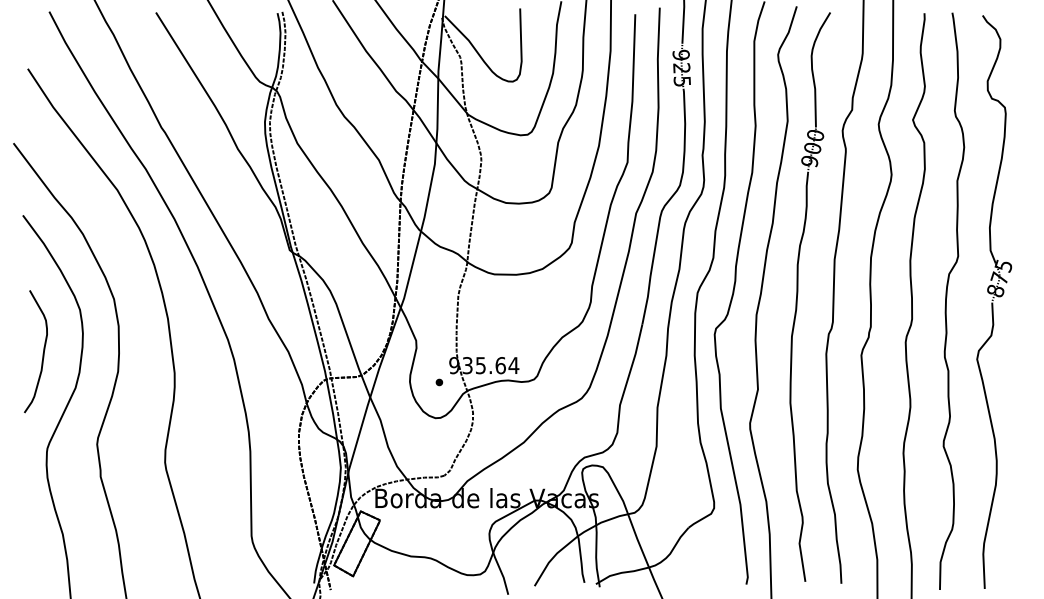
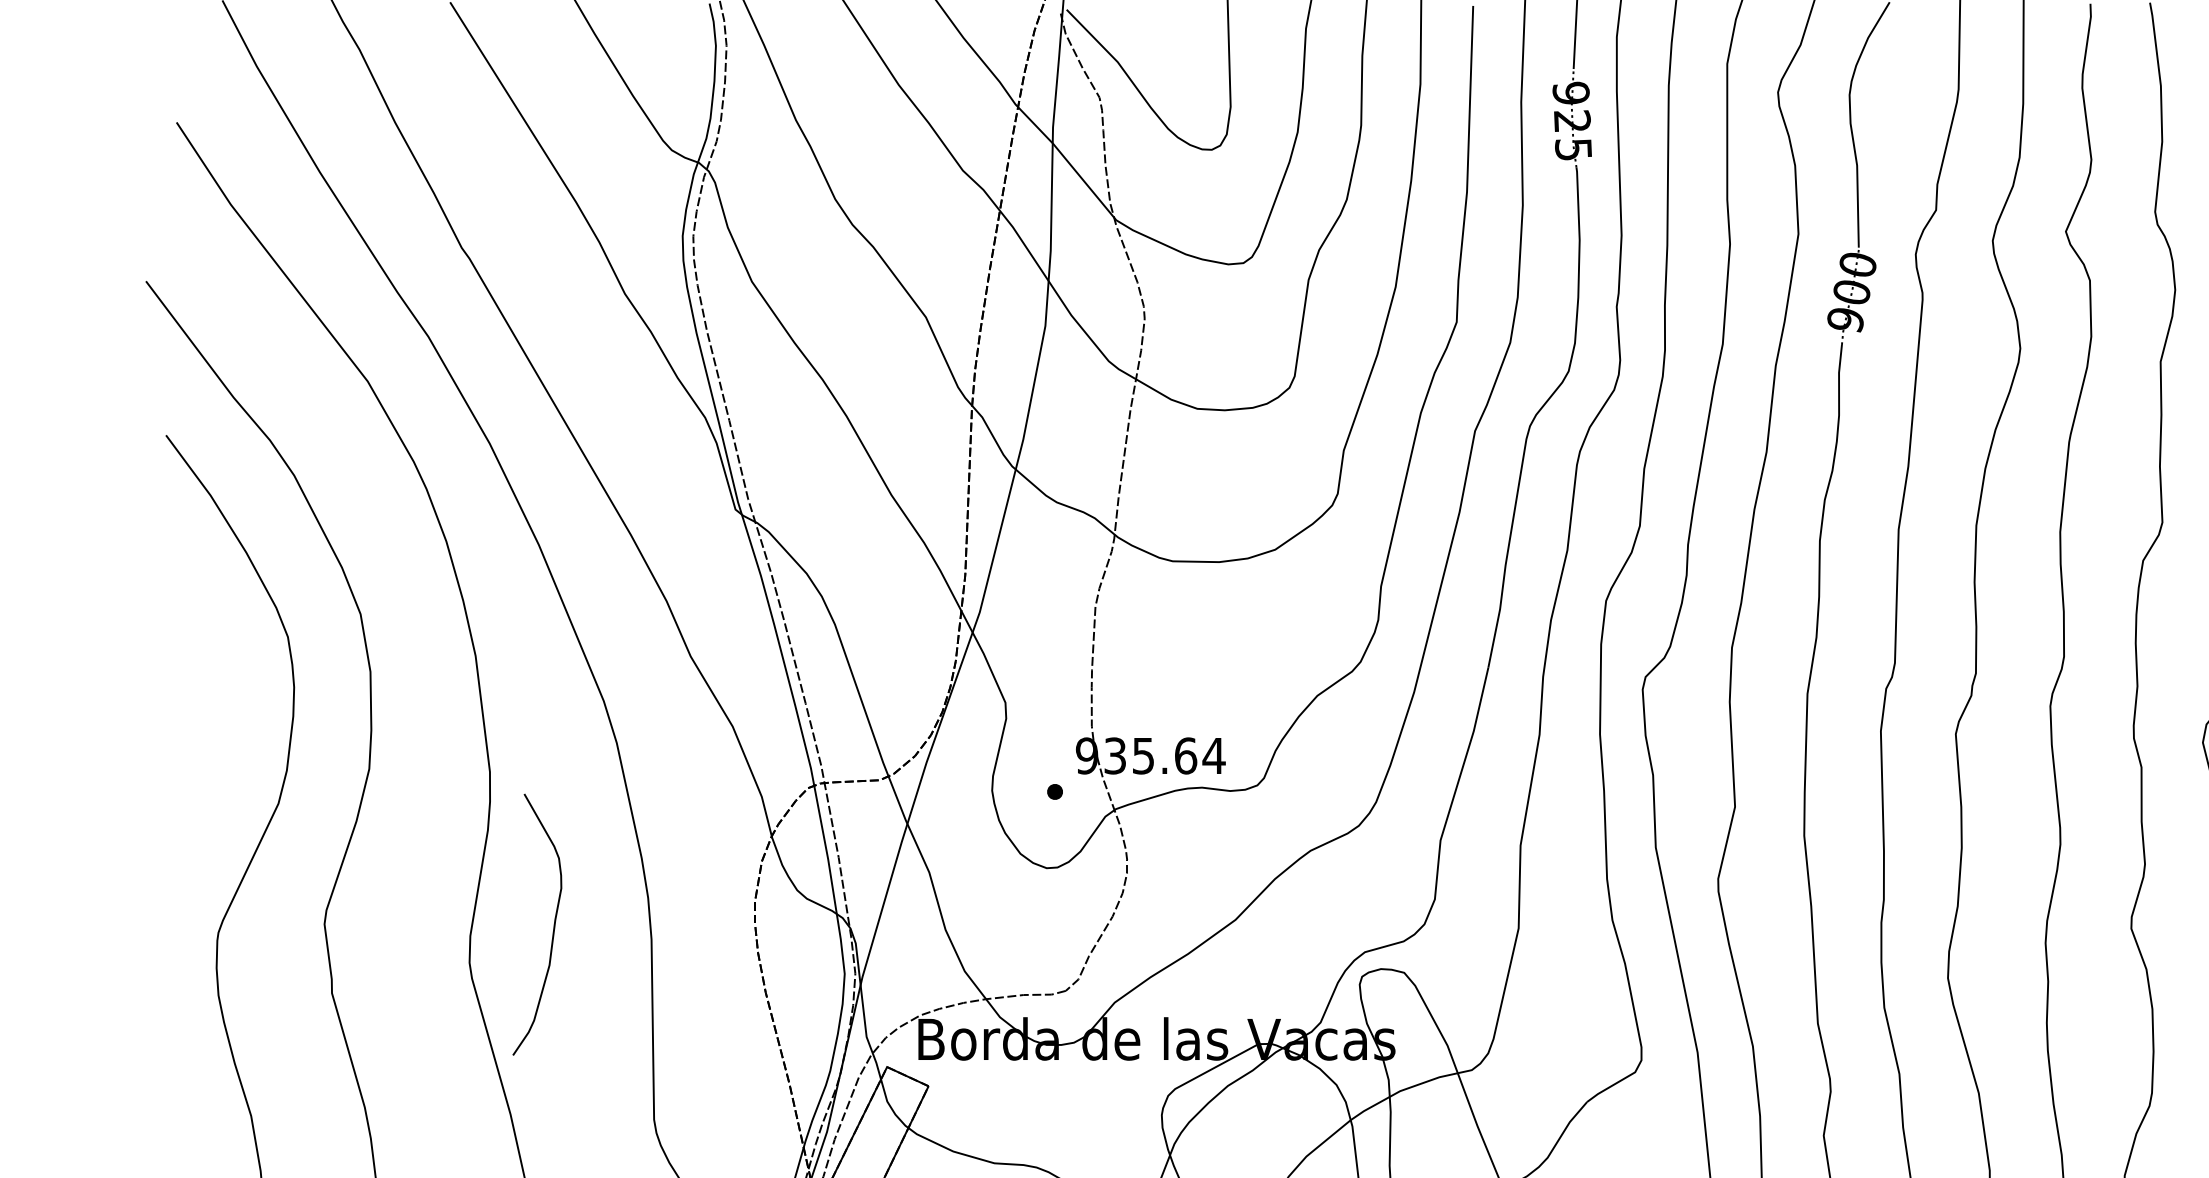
curve: (42, 353) -> (551, 928), moved

